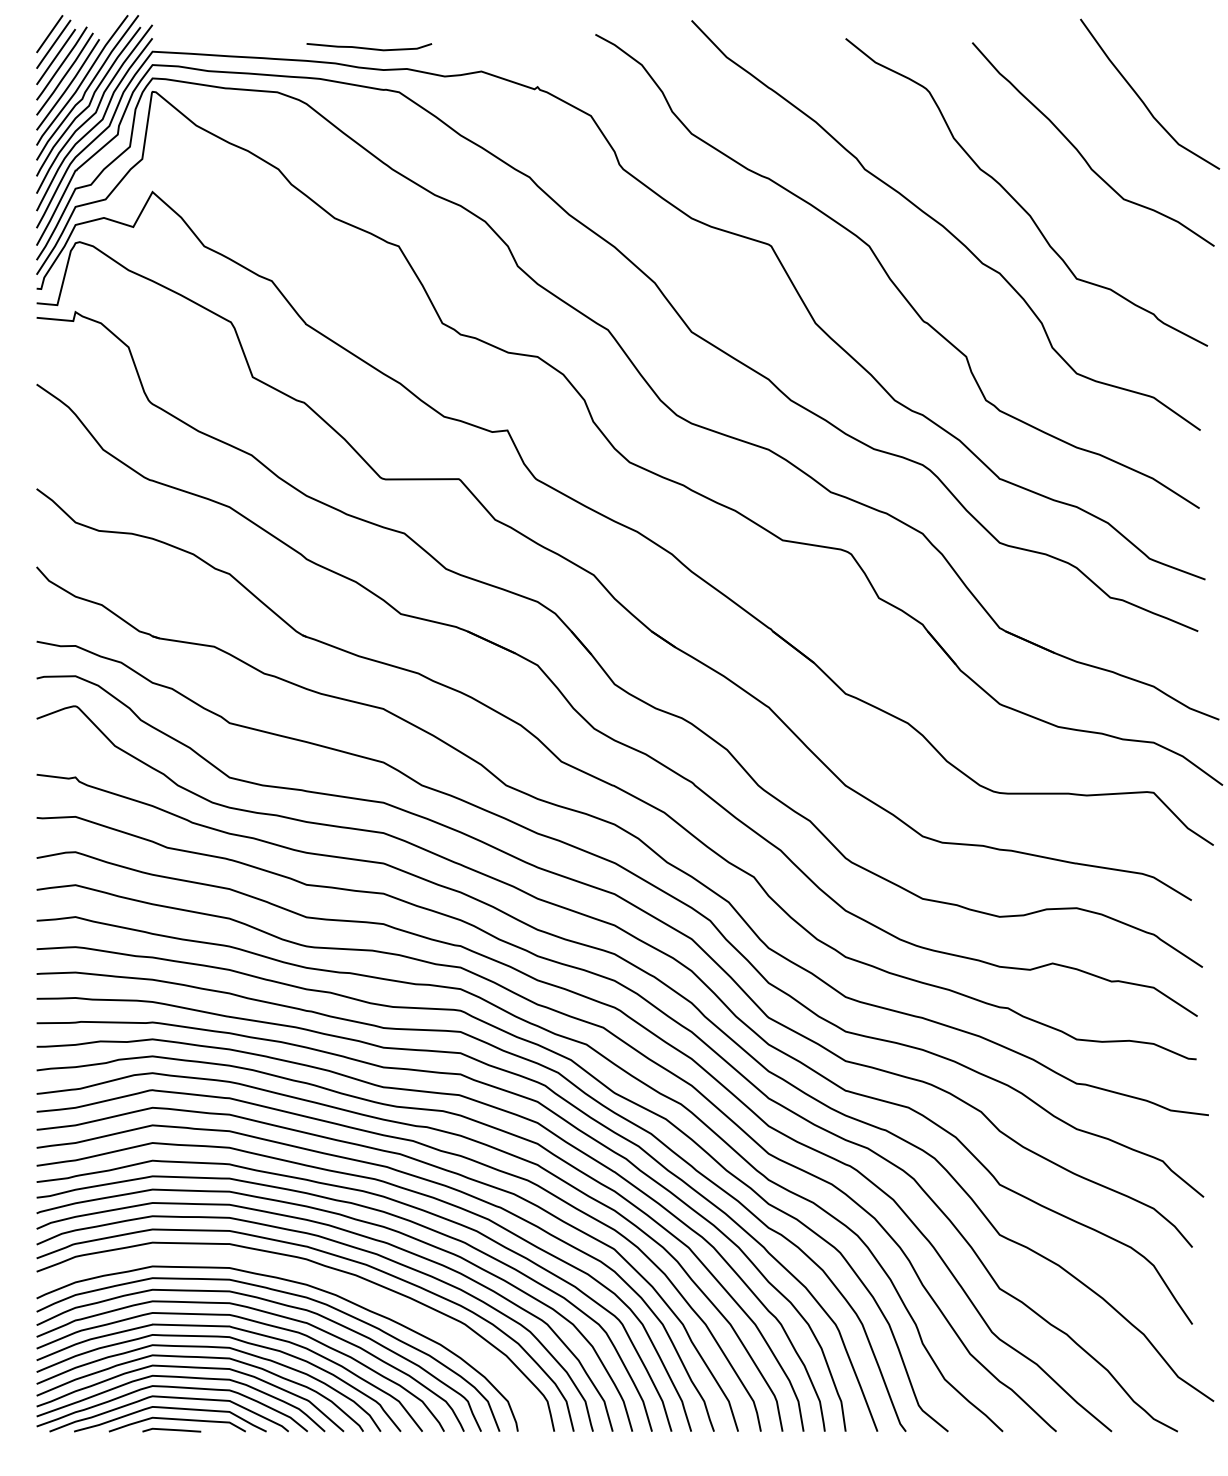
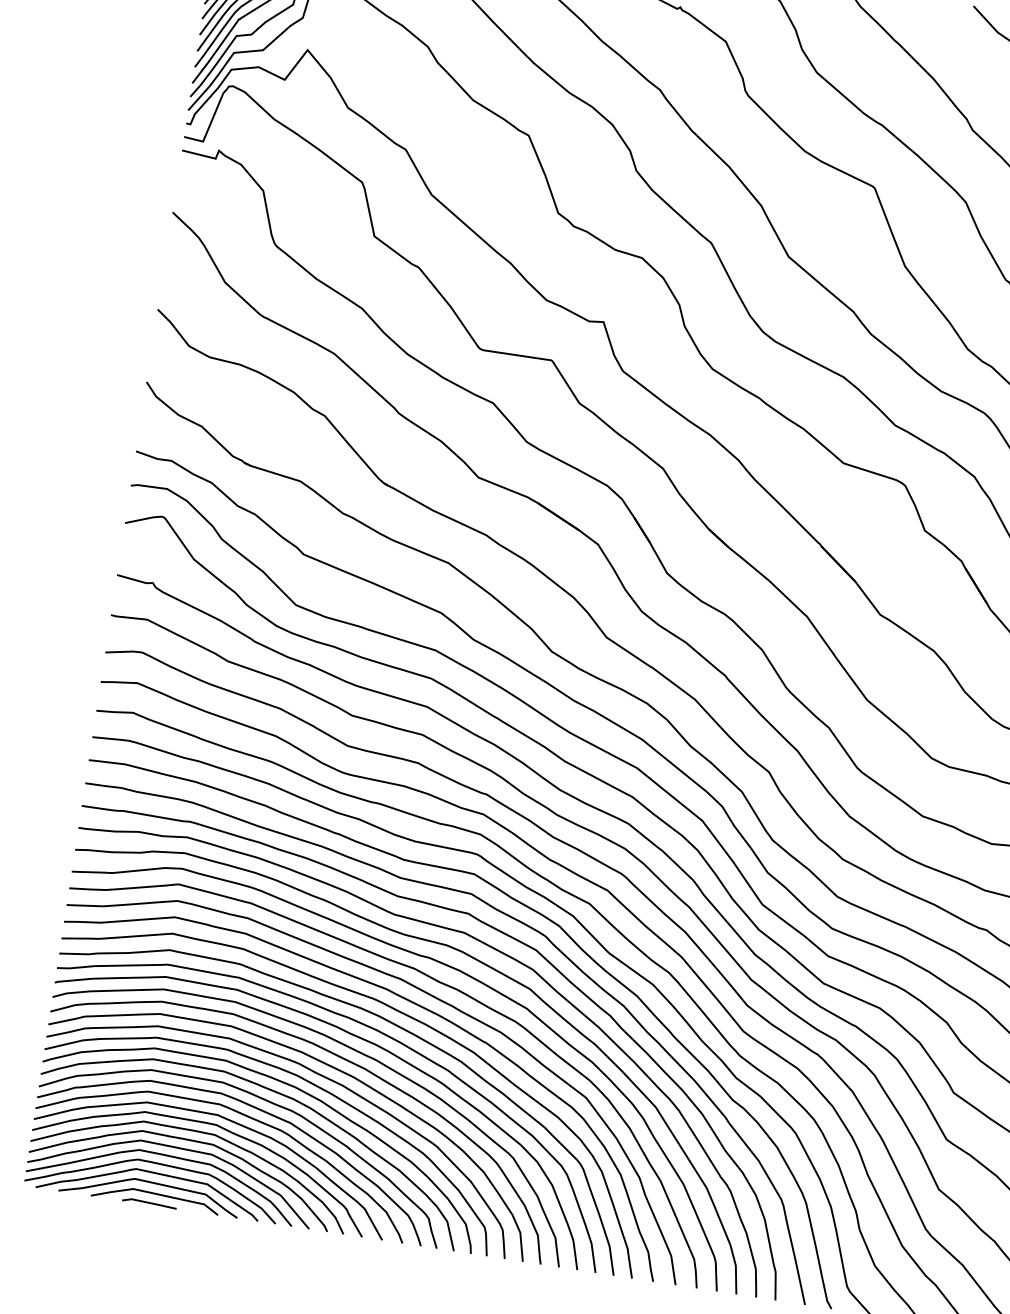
curve: (302, 1272) -> (293, 1075), added

